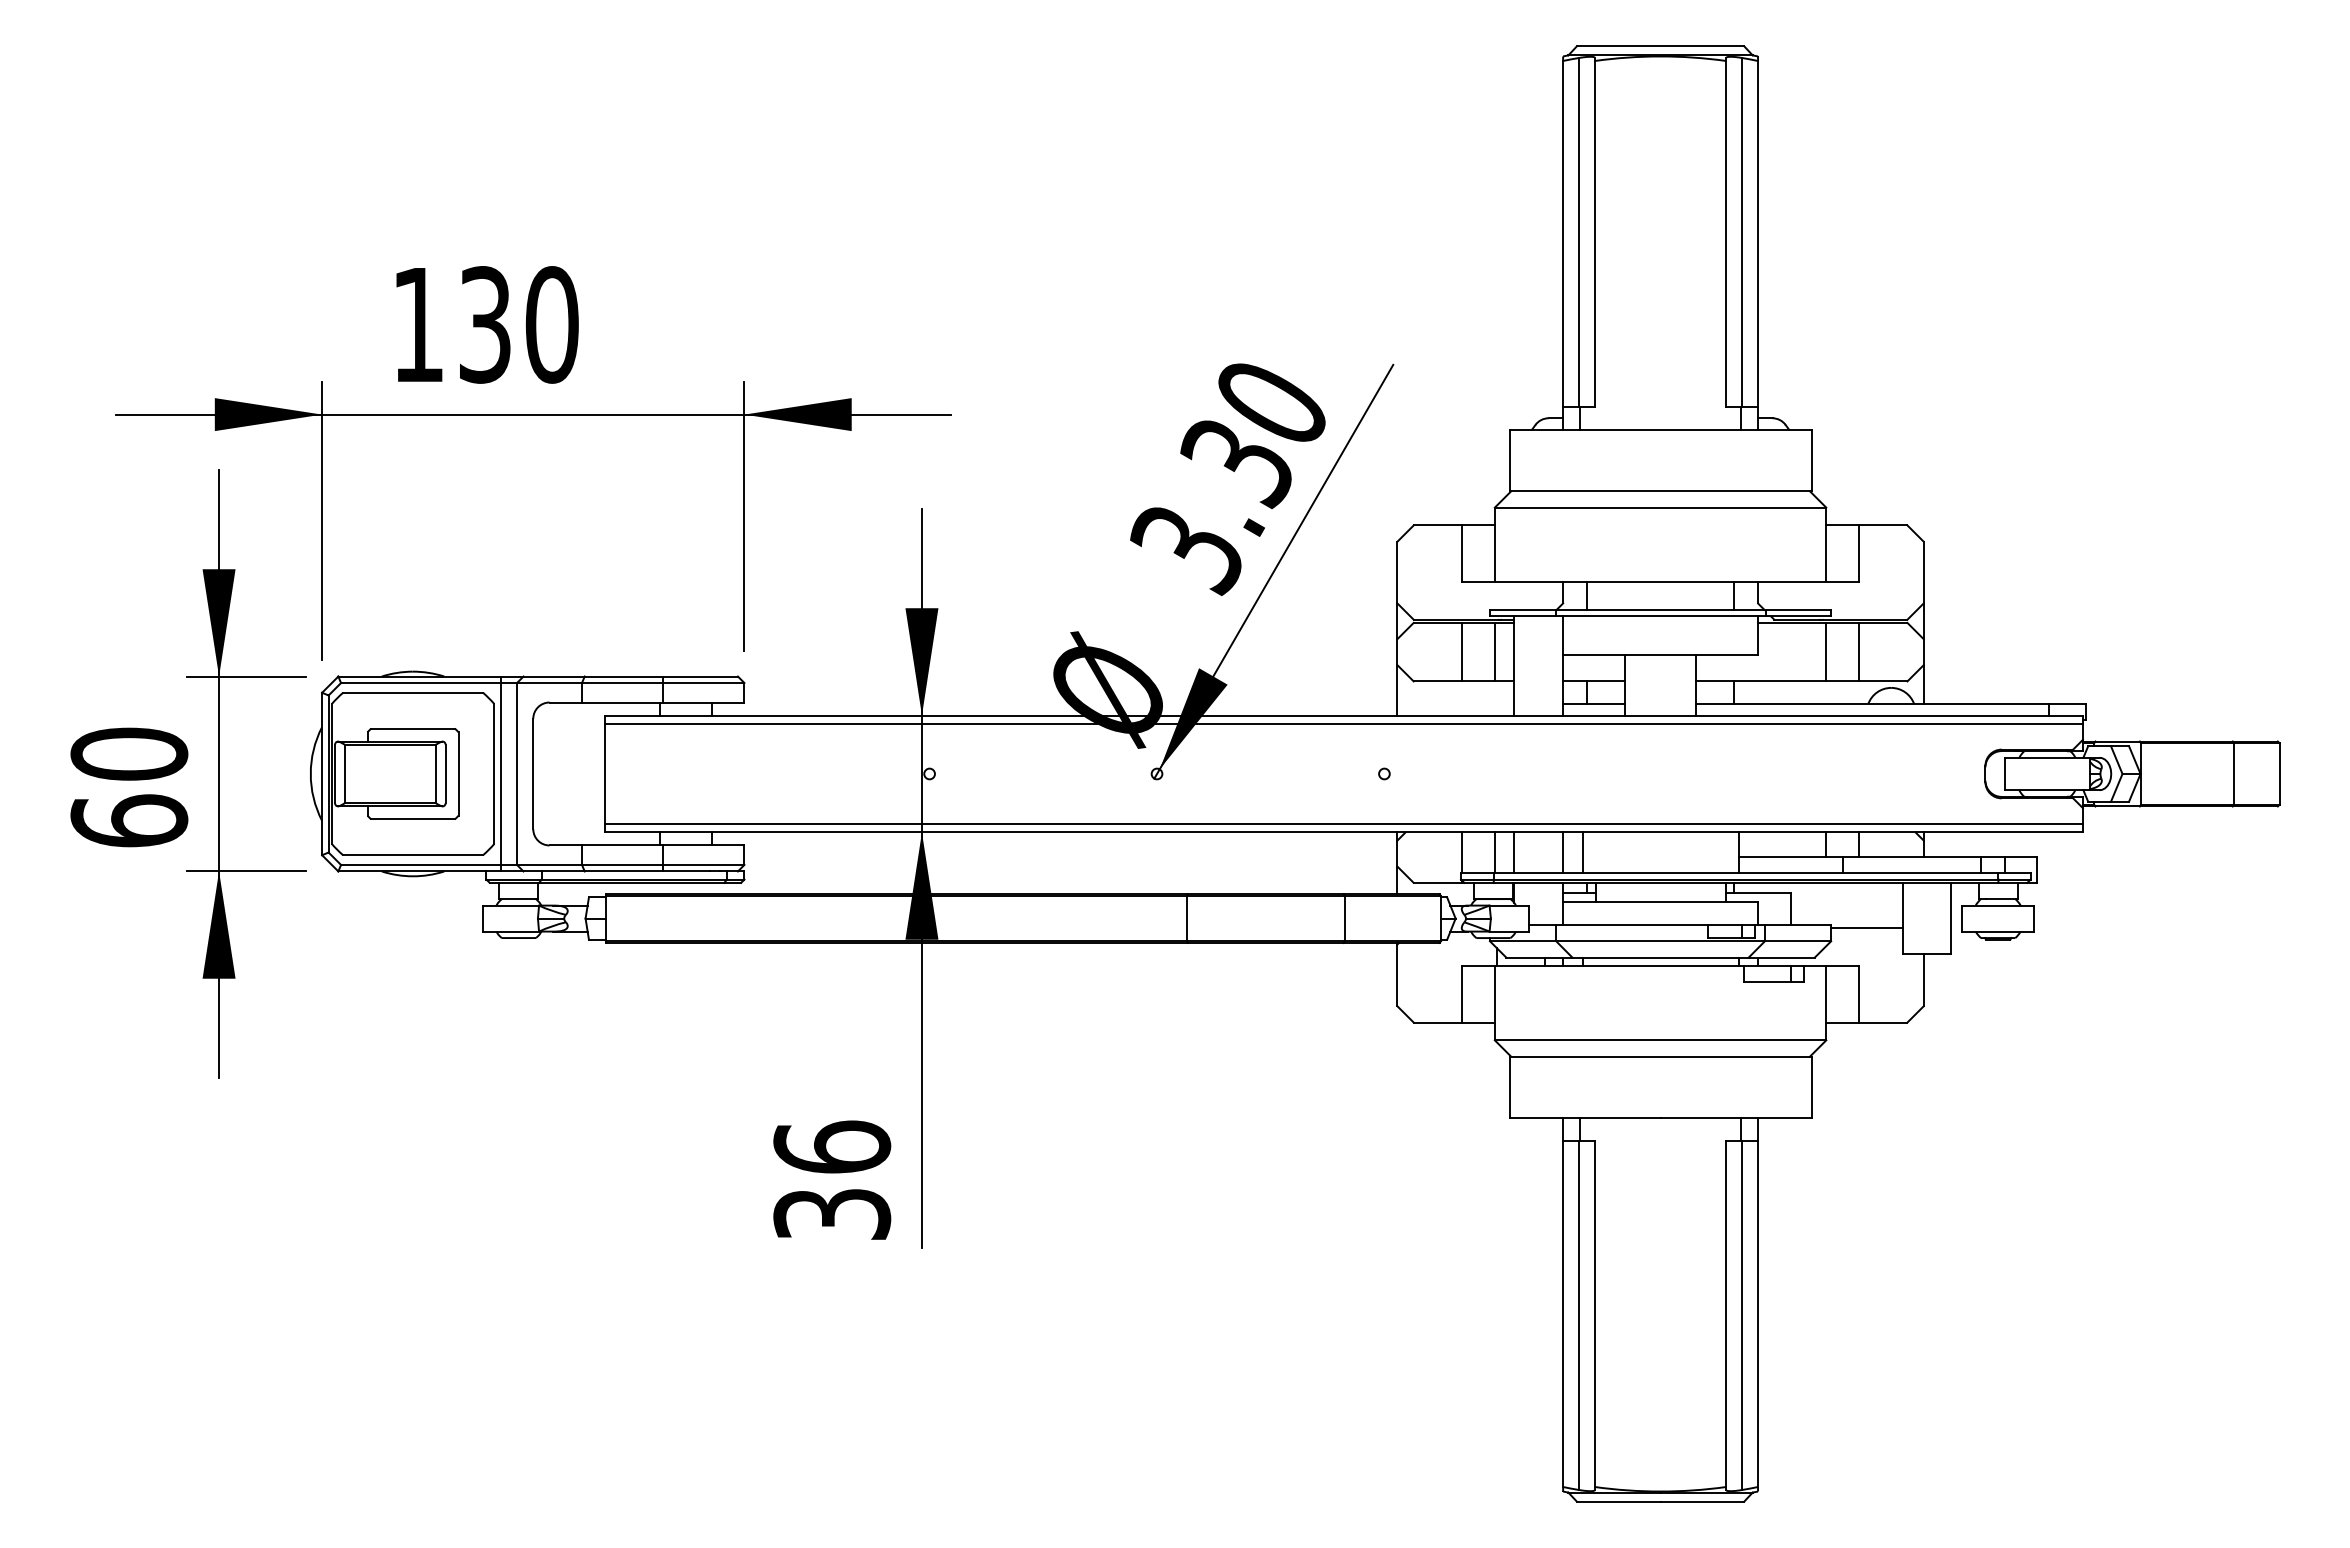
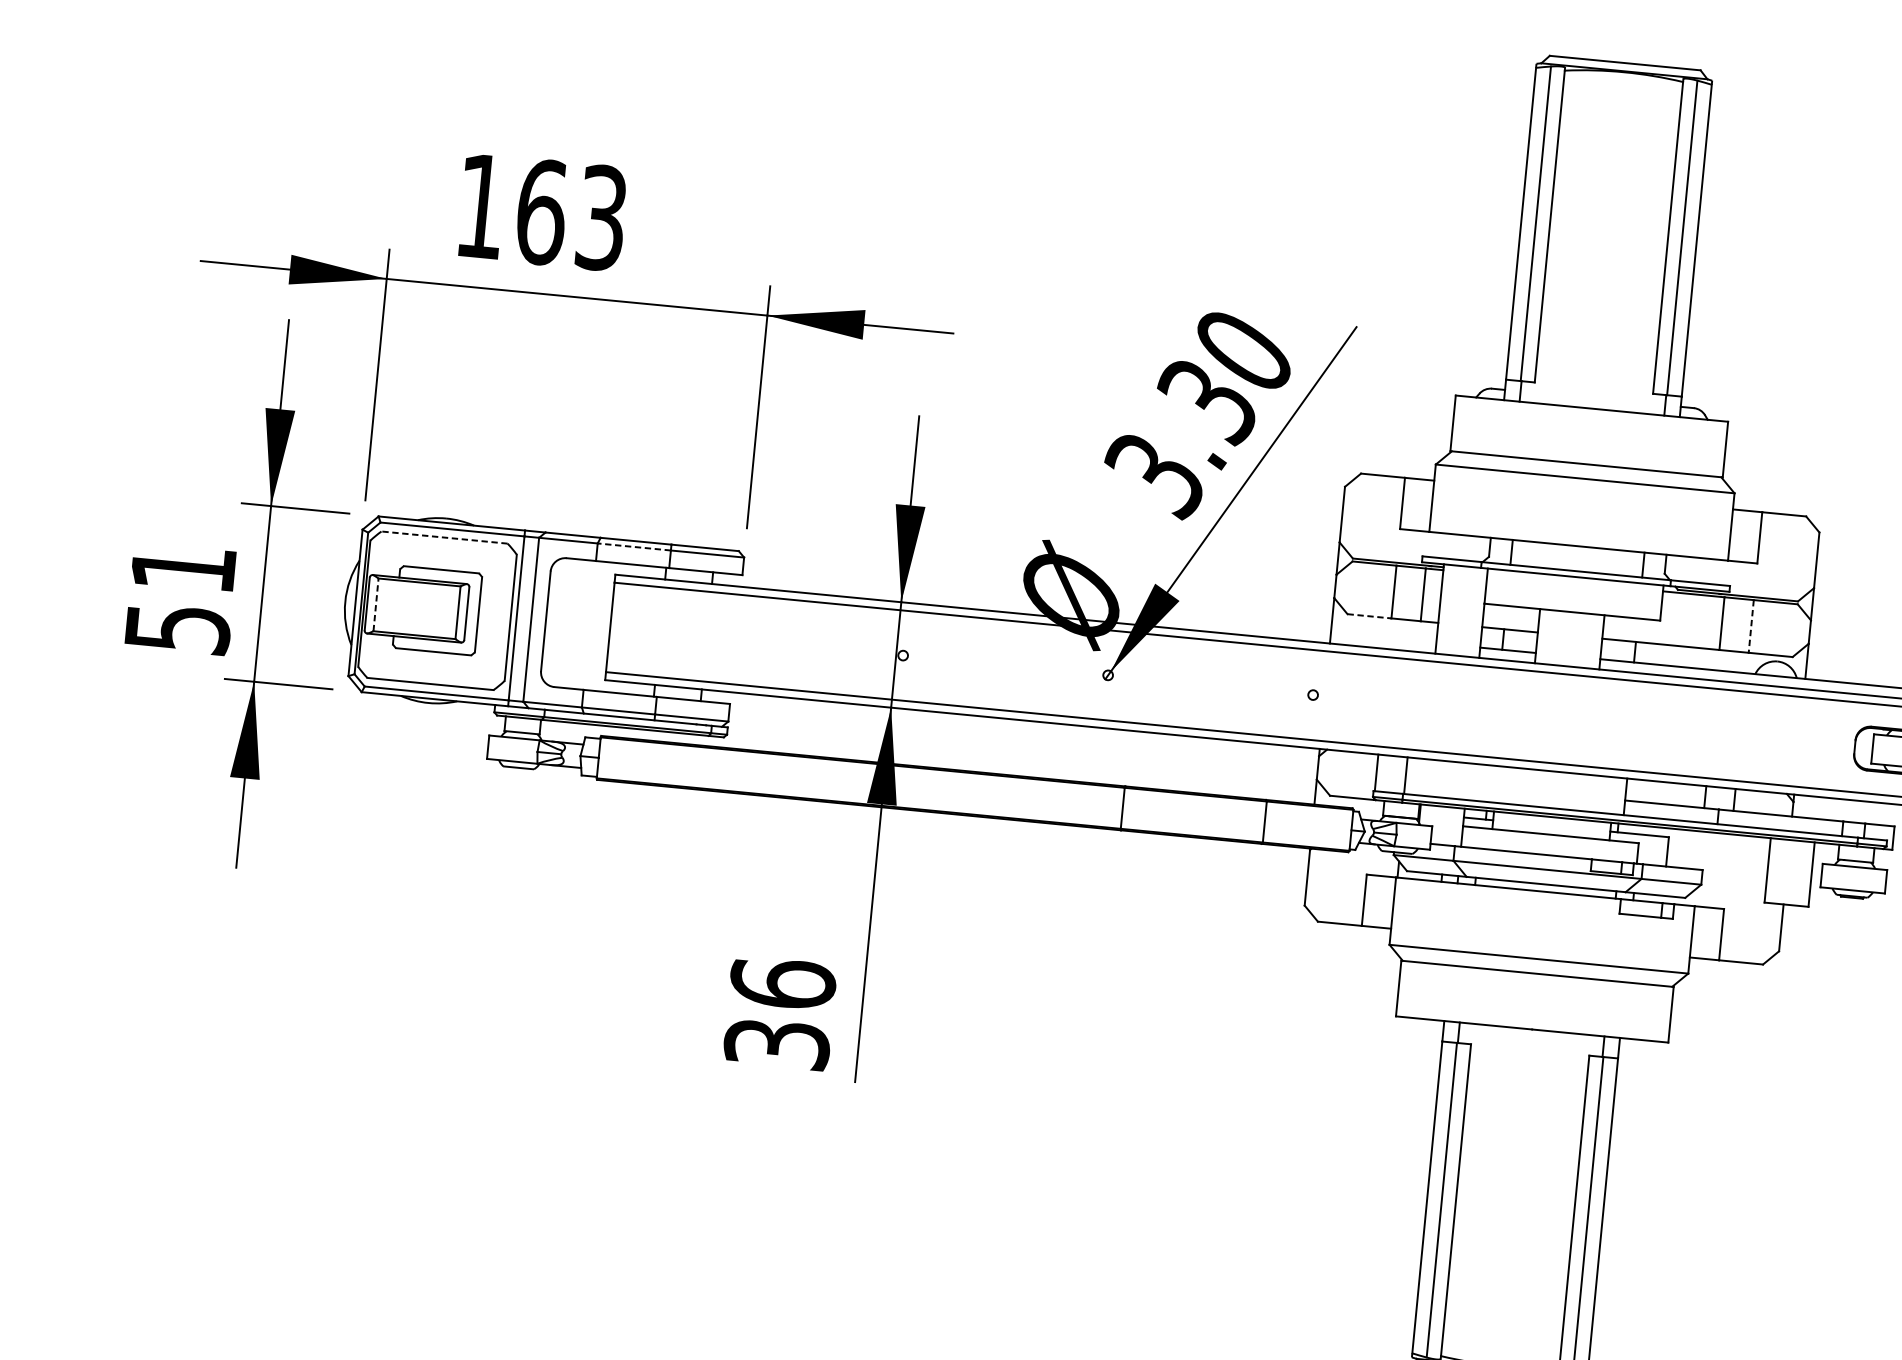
text: (518, 324) -> (571, 214), 130 -> 163
line: (1858, 652) -> (1751, 626), solid -> dashed
line: (1438, 681) -> (1369, 616), solid -> dashed
line: (622, 683) -> (634, 547), solid -> dashed
line: (413, 692) -> (444, 537), solid -> dashed
line: (344, 773) -> (375, 604), solid -> dashed
text: (129, 787) -> (180, 598), 60 -> 51
line: (1514, 852) -> (1423, 777), removed
line: (1563, 852) -> (1467, 781), removed
line: (1582, 852) -> (1484, 783), removed
line: (1866, 928) -> (1734, 876), removed

